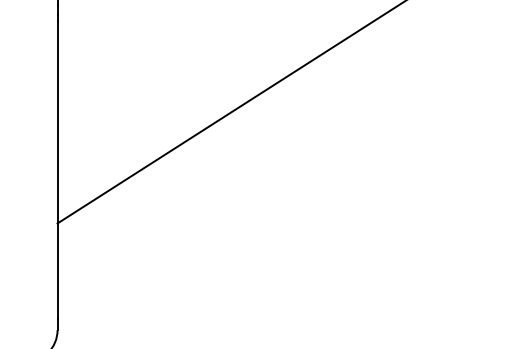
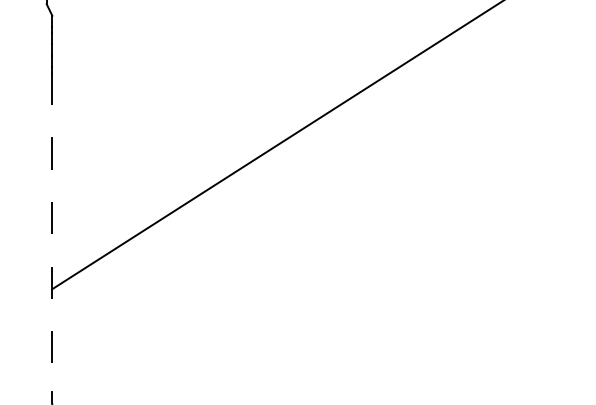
line: (57, 170) -> (52, 232), solid -> dashed

